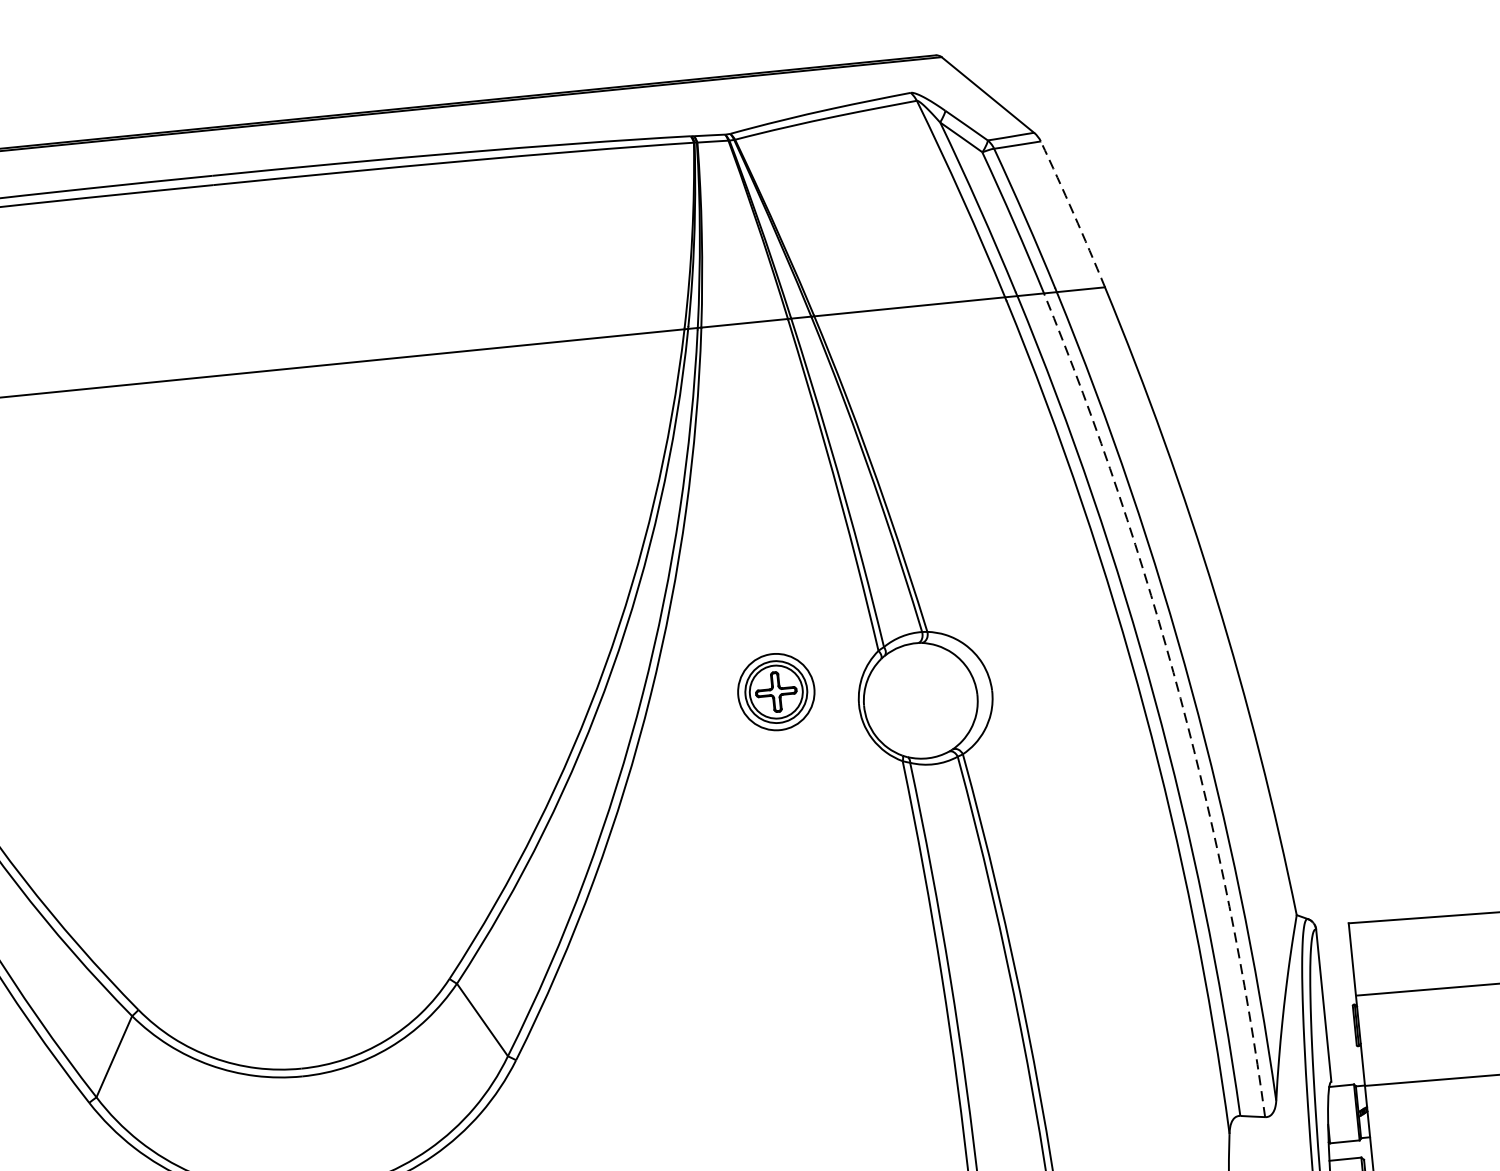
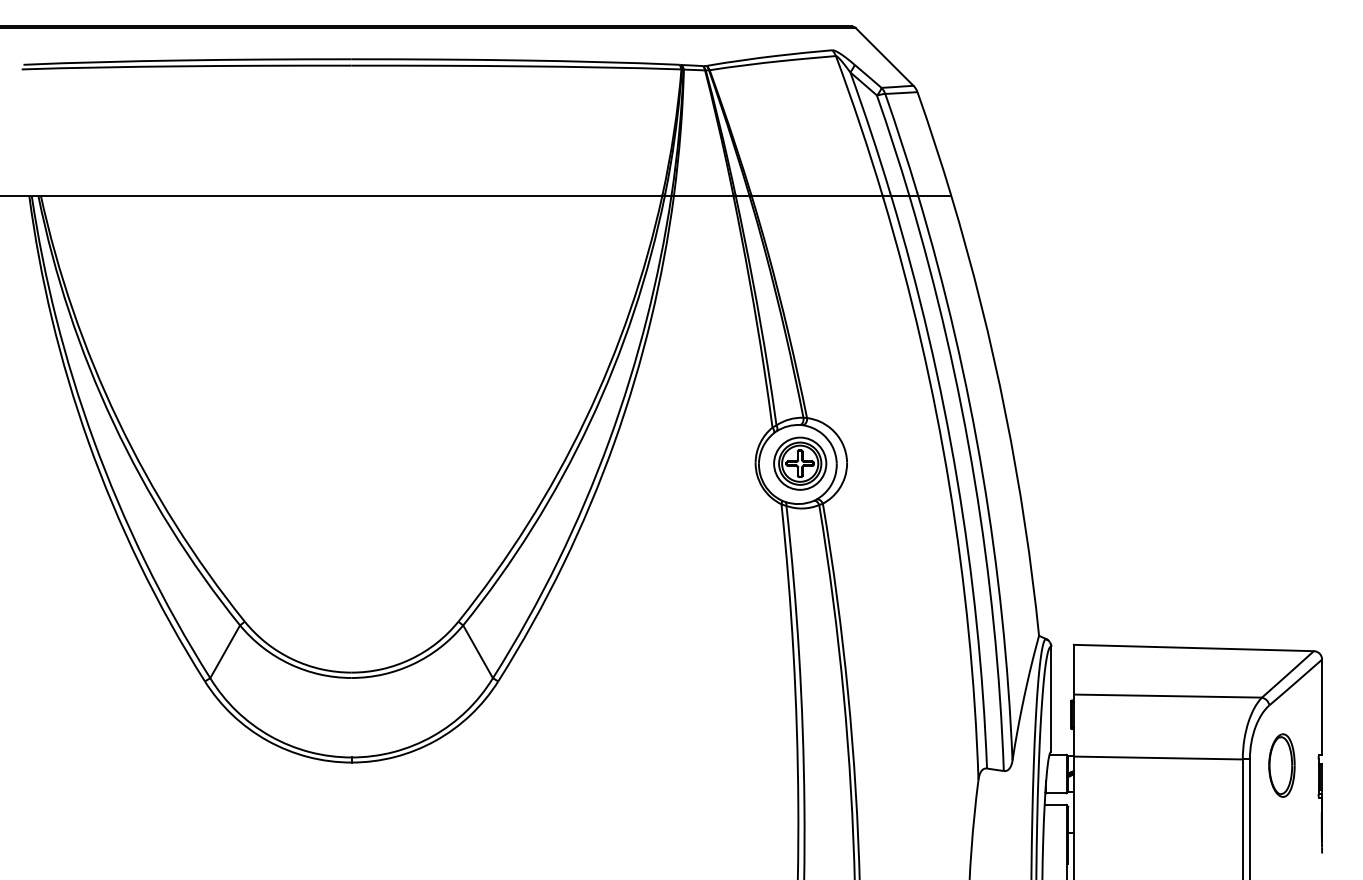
arc: (1073, 213) -> (934, 143), dashed -> solid
part: (776, 691) -> (800, 463), moved
arc: (1180, 698) -> (974, 480), dashed -> solid

